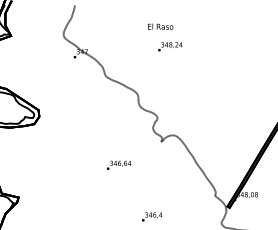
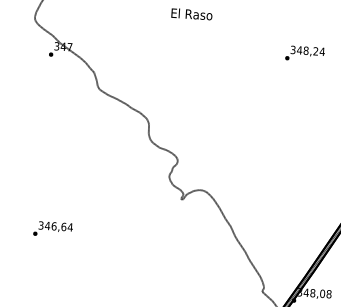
text: (170, 46) -> (305, 53), moved
text: (119, 164) -> (53, 228), moved

